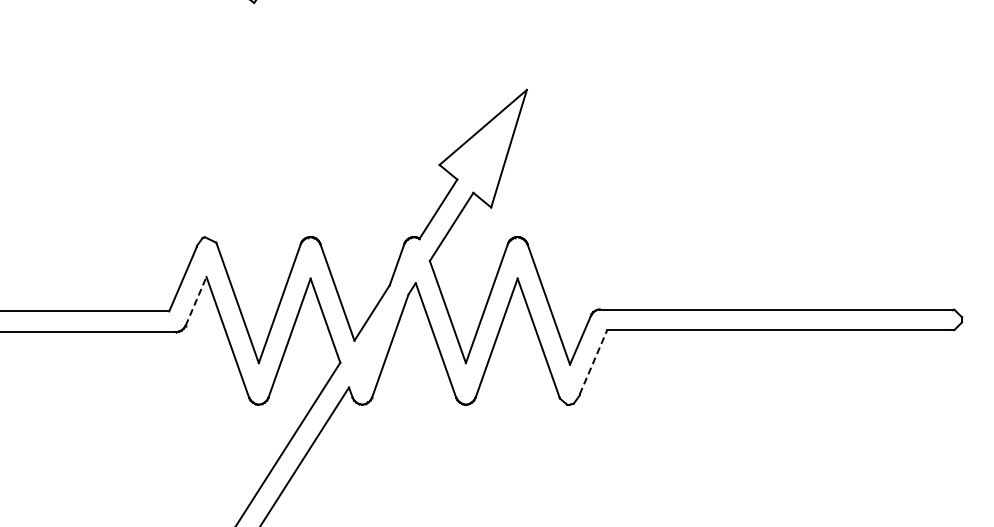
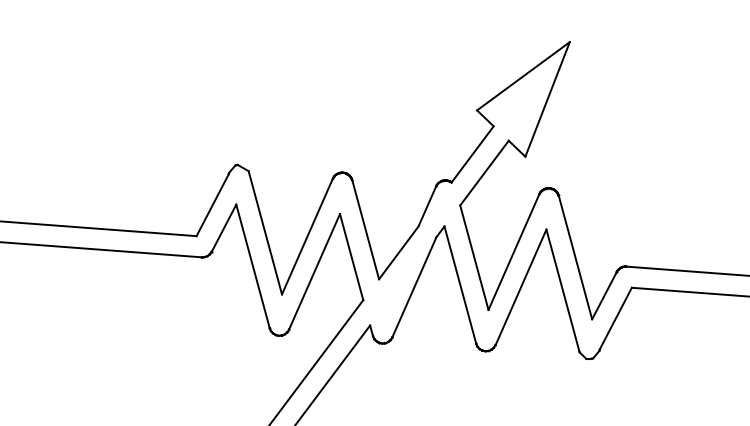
line: (196, 301) -> (224, 228), dashed -> solid
line: (593, 362) -> (615, 318), dashed -> solid

